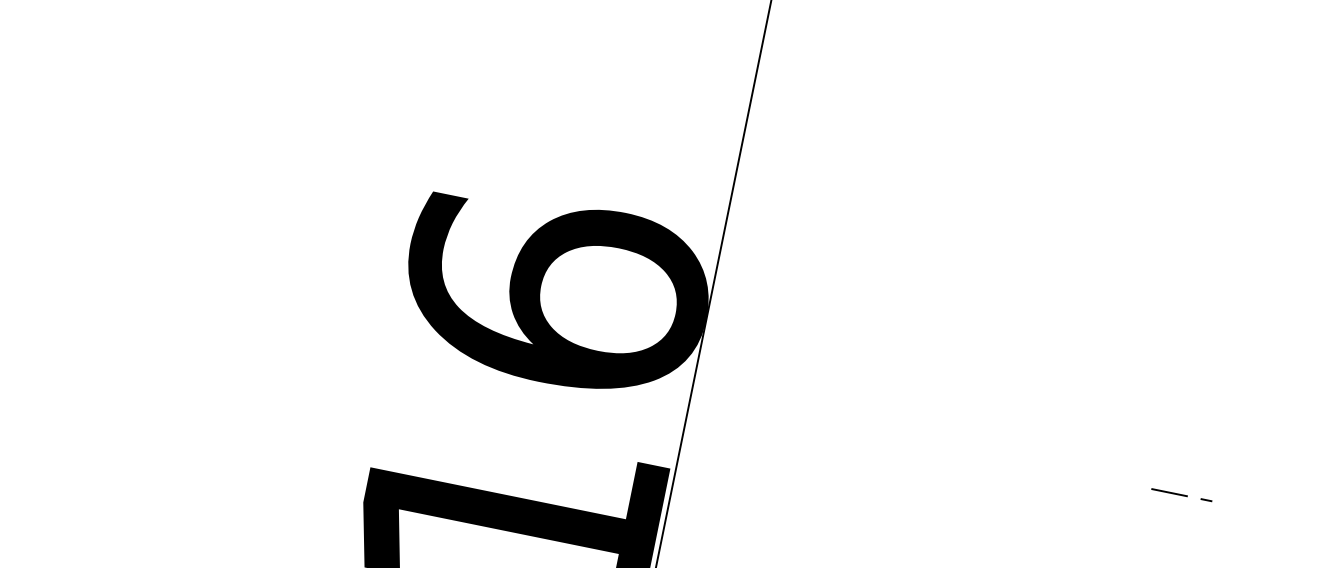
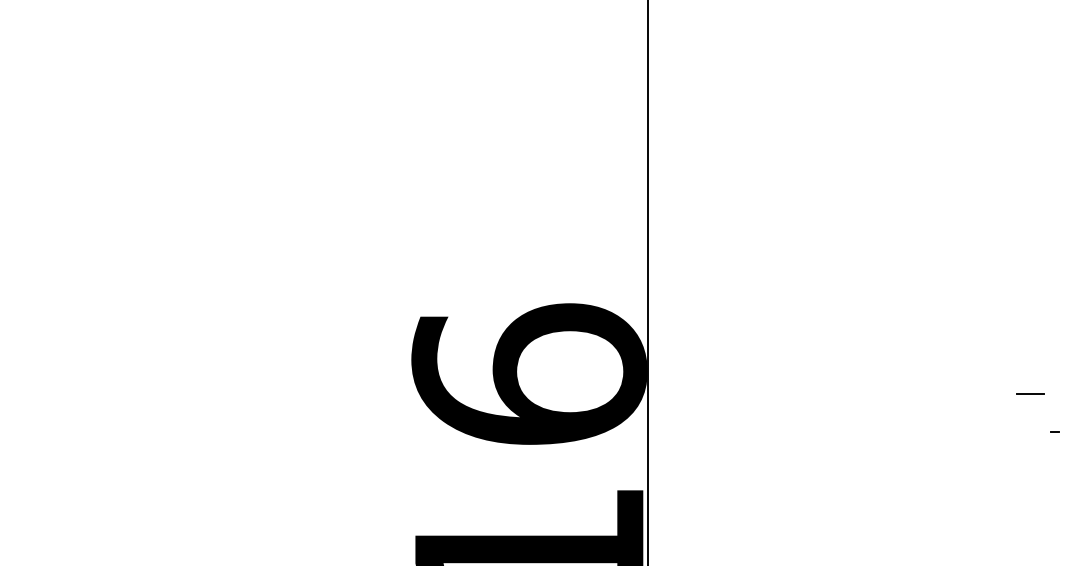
line: (1169, 492) -> (1030, 393), moved

